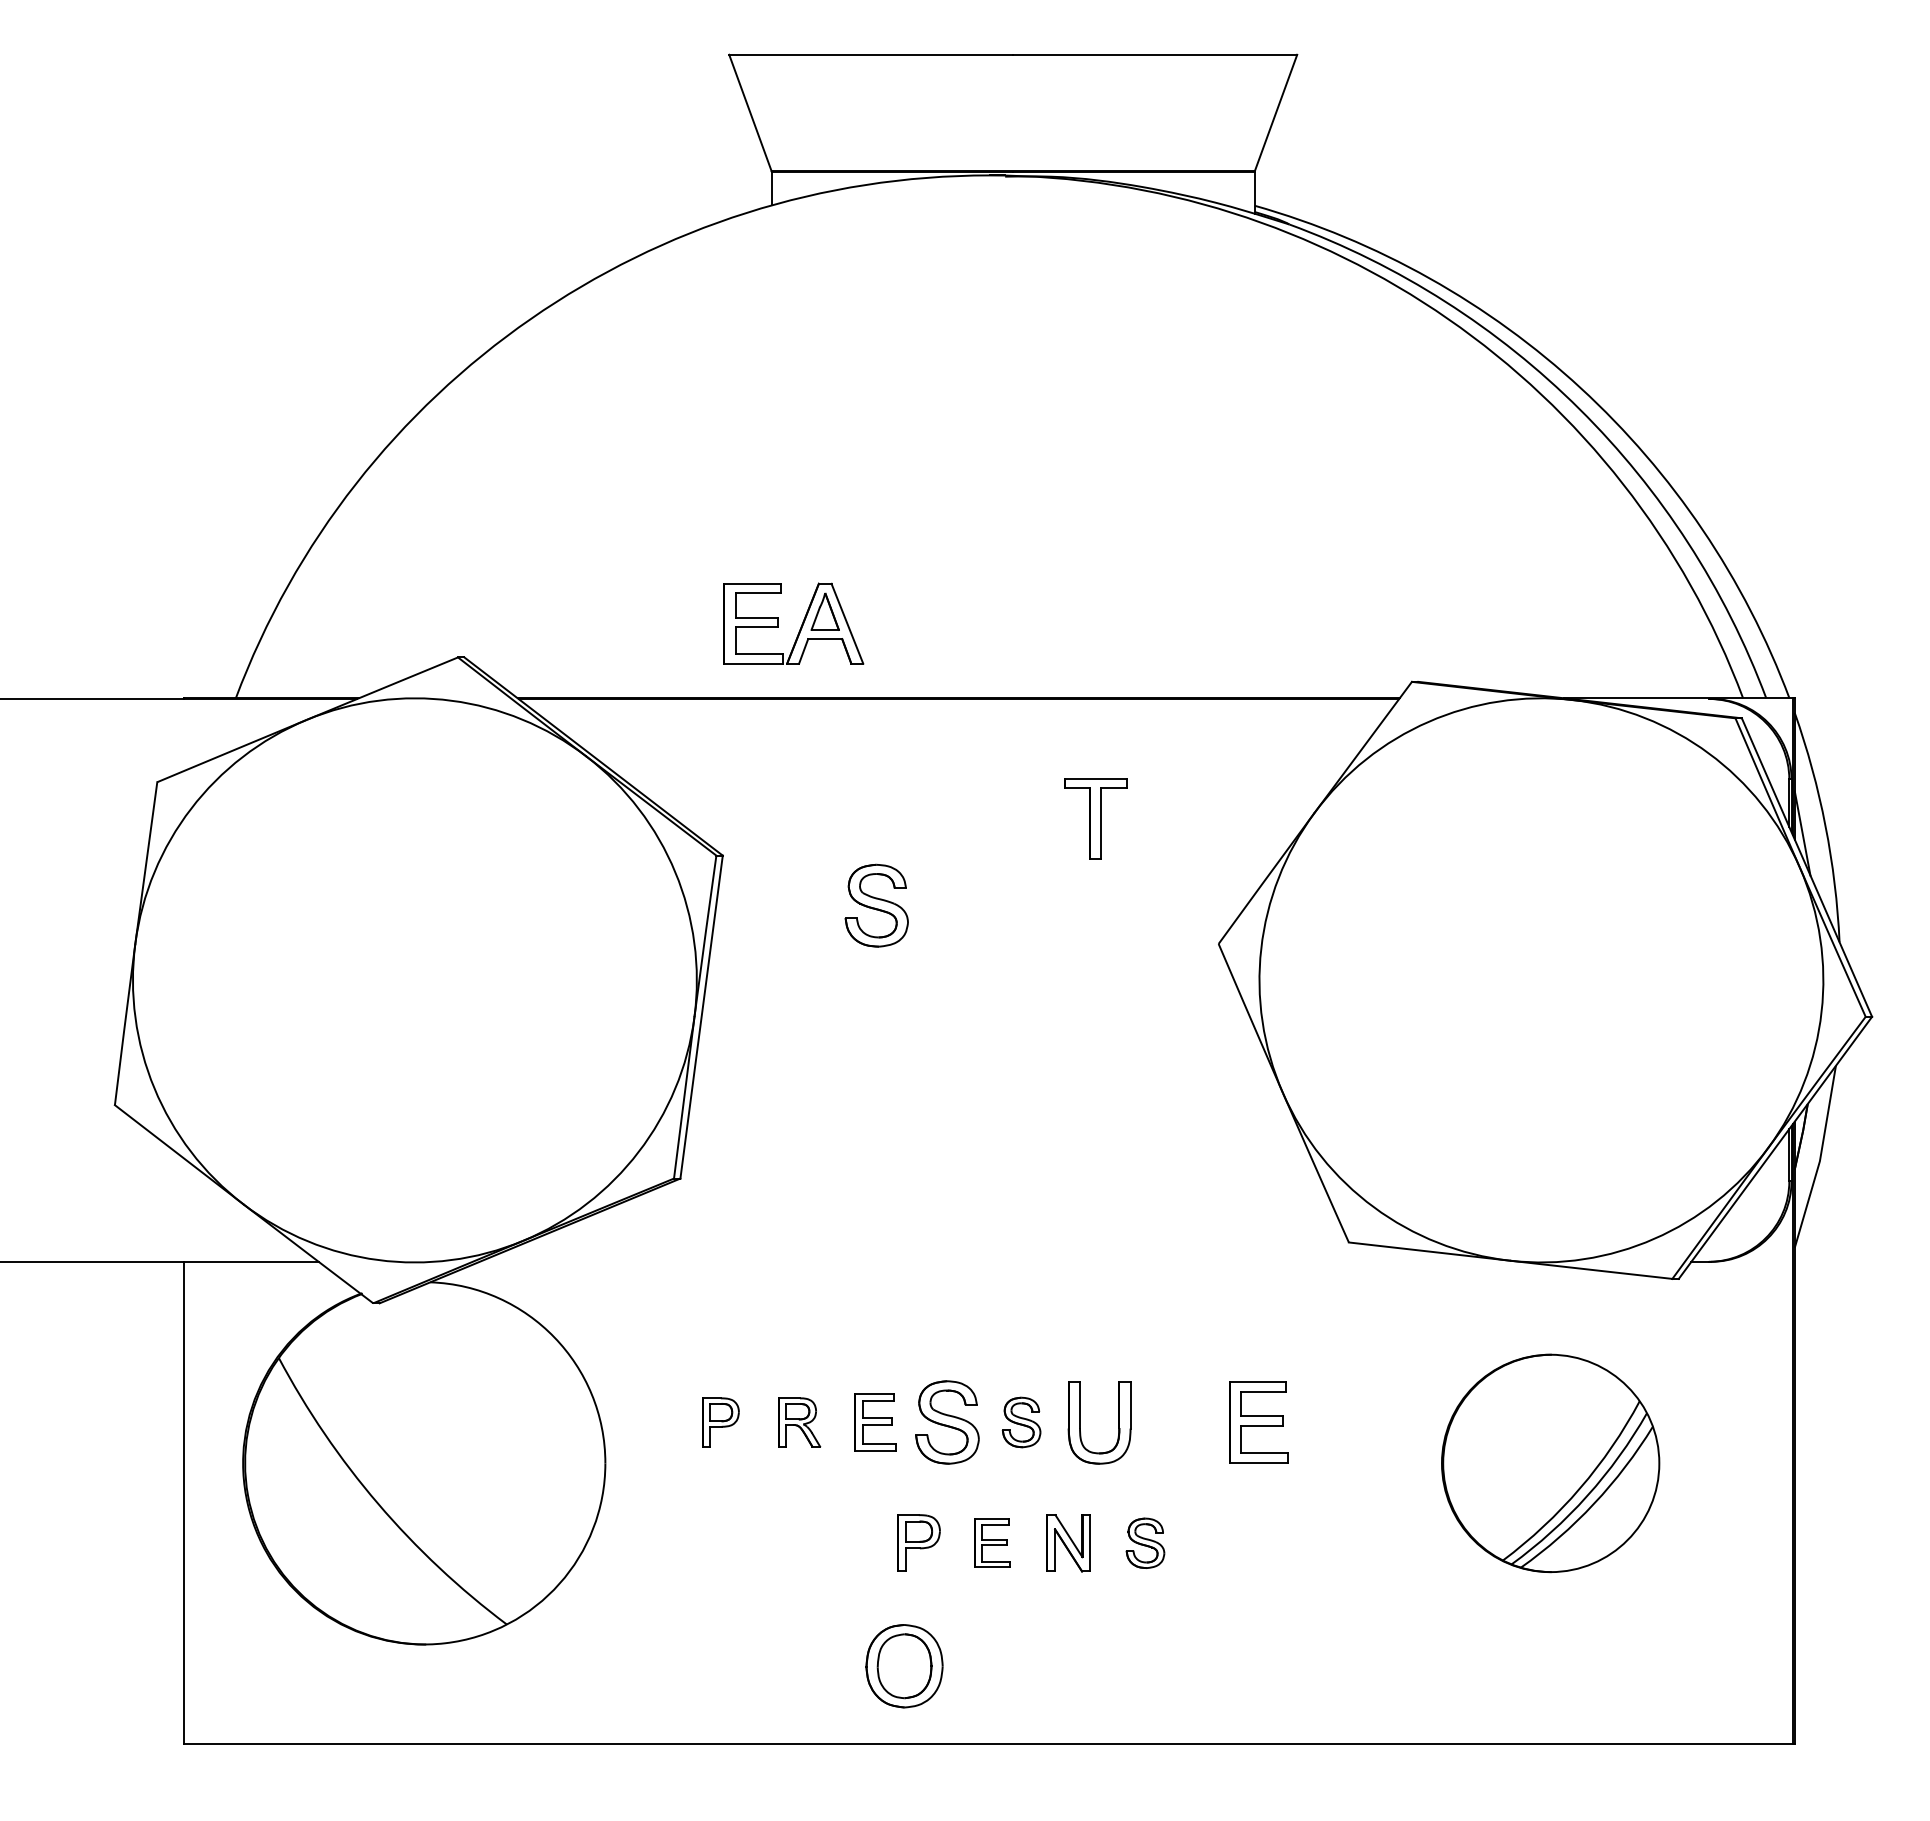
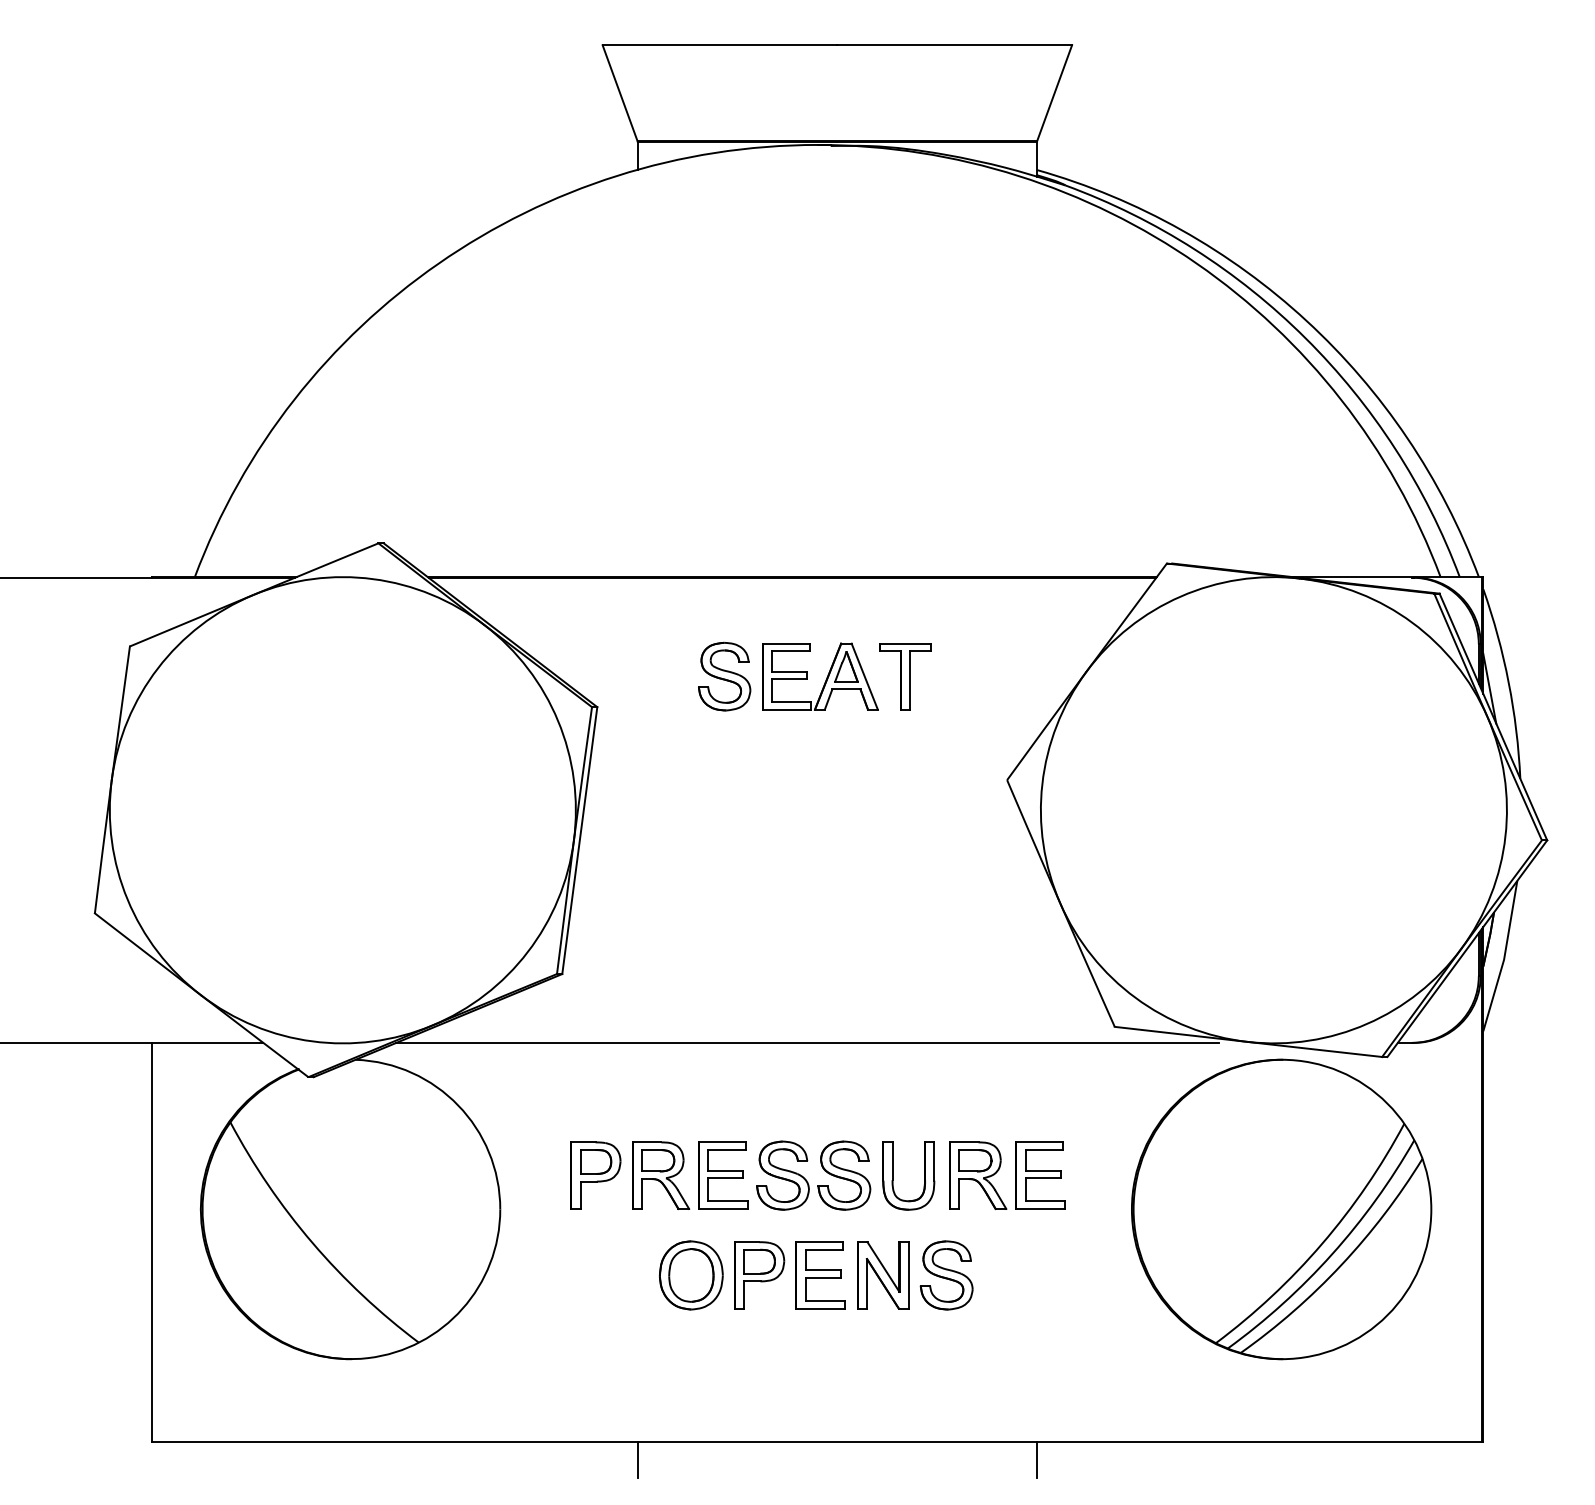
part: (800, 626) -> (826, 678), moved
part: (876, 905) -> (724, 676), moved
line: (977, 1261) -> (807, 1042), added
part: (720, 1422) -> (595, 1175), size x1.67
part: (799, 1422) -> (660, 1175), size x1.67
part: (875, 1422) -> (723, 1175), size x1.43
part: (1021, 1422) -> (844, 1175), size x1.67
part: (1183, 1422) -> (978, 1175), added
part: (1550, 1463) -> (1281, 1209), size x1.67
part: (918, 1543) -> (759, 1275), size x1.43
part: (992, 1543) -> (820, 1275), size x1.67
part: (1068, 1543) -> (883, 1275), size x1.43
part: (1145, 1543) -> (946, 1275), size x1.67
part: (904, 1666) -> (691, 1275), moved
line: (771, 1766) -> (637, 1459), added
line: (1254, 1766) -> (1036, 1459), added

